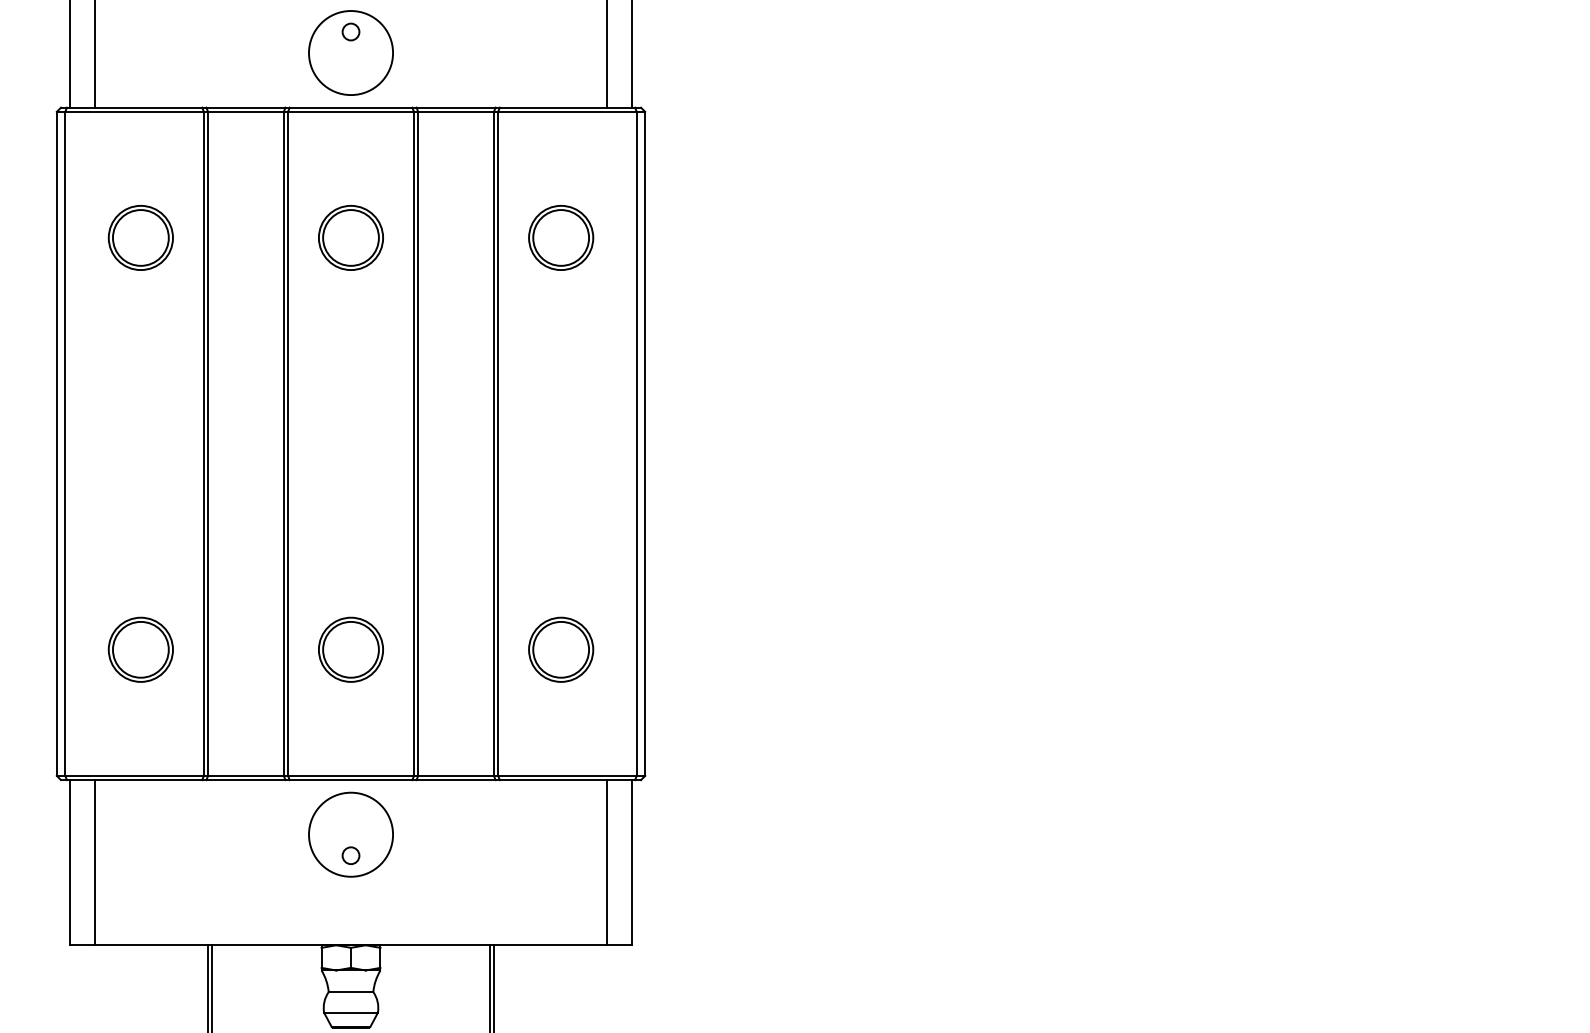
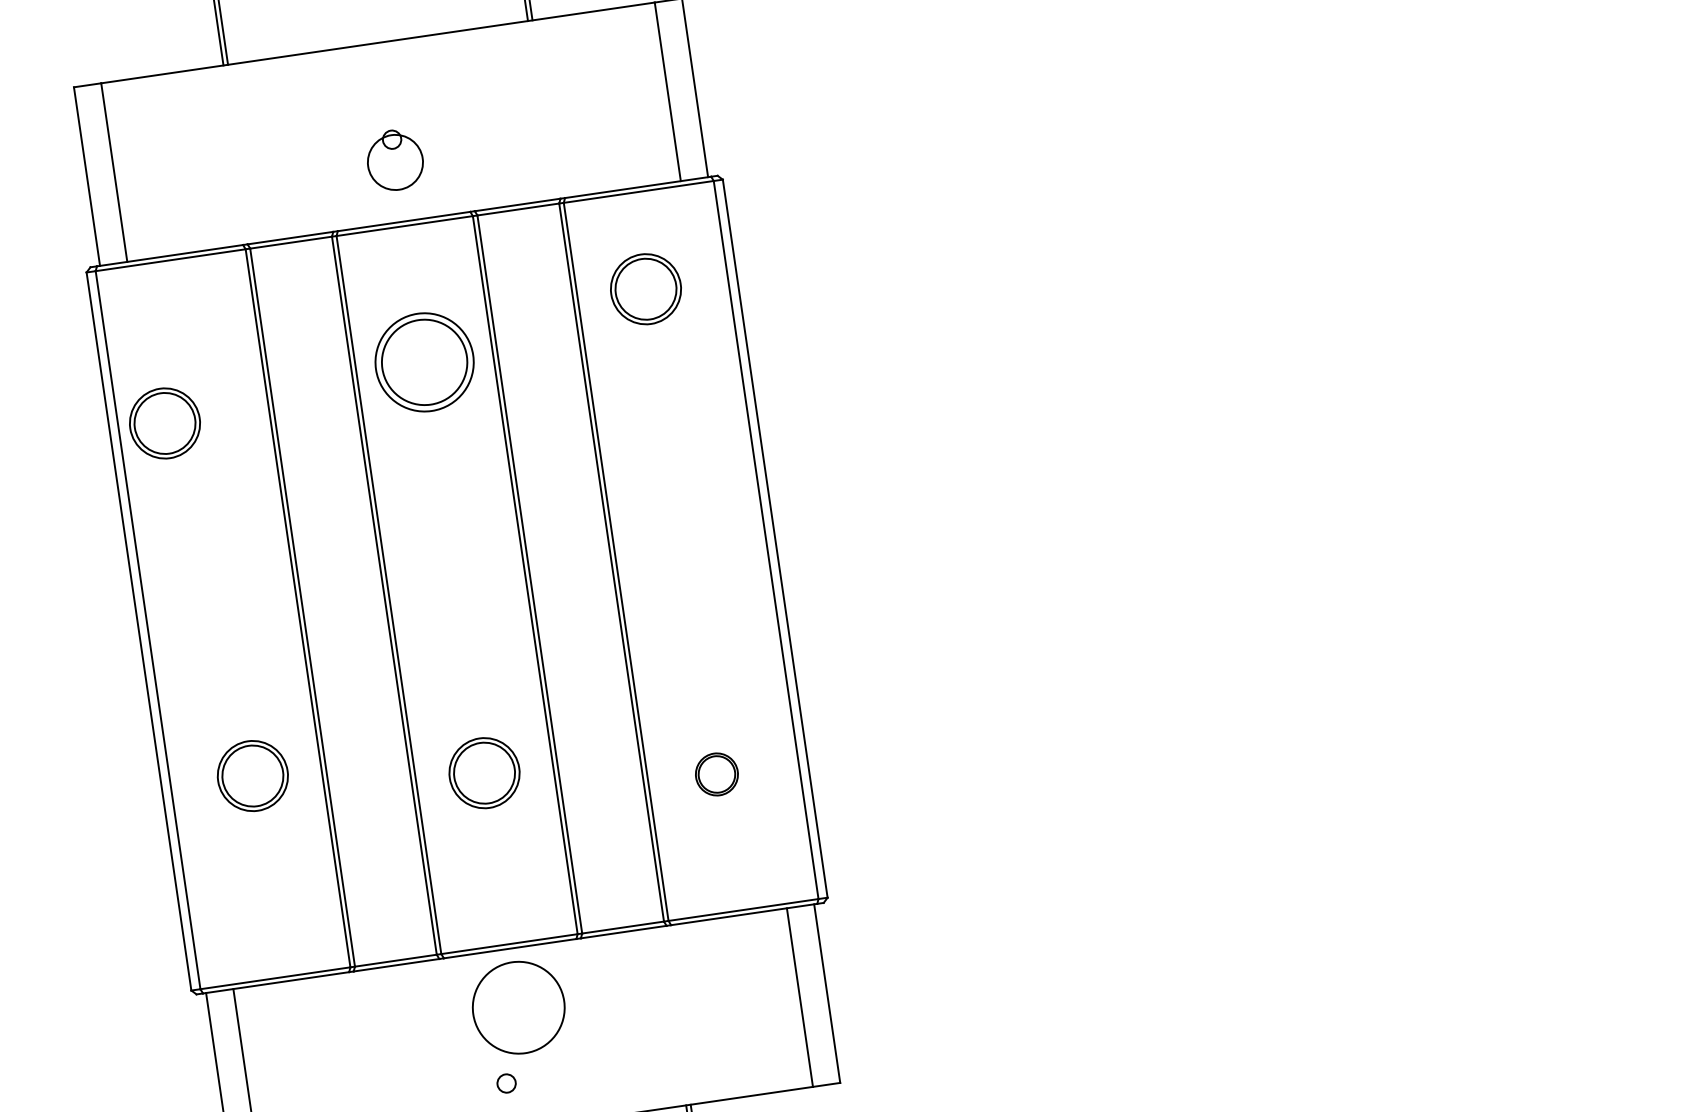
circle: (351, 53) -> (396, 162), size x0.6
part: (140, 237) -> (164, 423), moved
part: (350, 237) -> (423, 362), size x1.4
part: (561, 237) -> (646, 288), moved
part: (140, 649) -> (252, 775), moved
part: (350, 649) -> (483, 772), moved
part: (561, 649) -> (717, 774), size x0.6
circle: (350, 855) -> (506, 1083), moved

